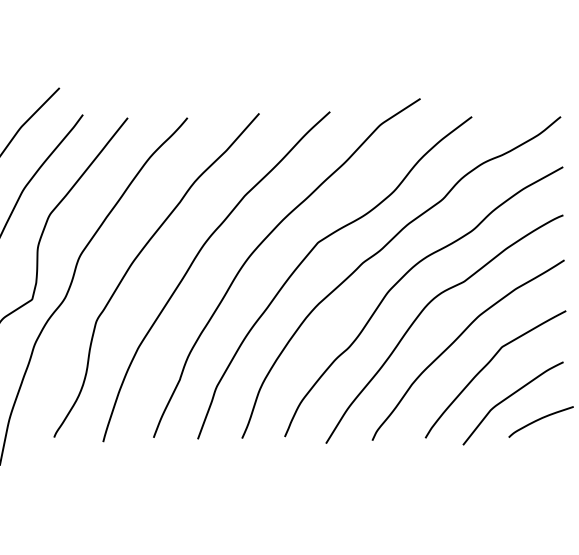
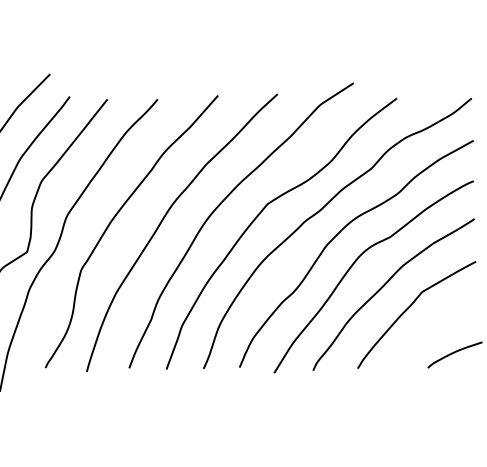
curve: (508, 398) -> (427, 335), removed

